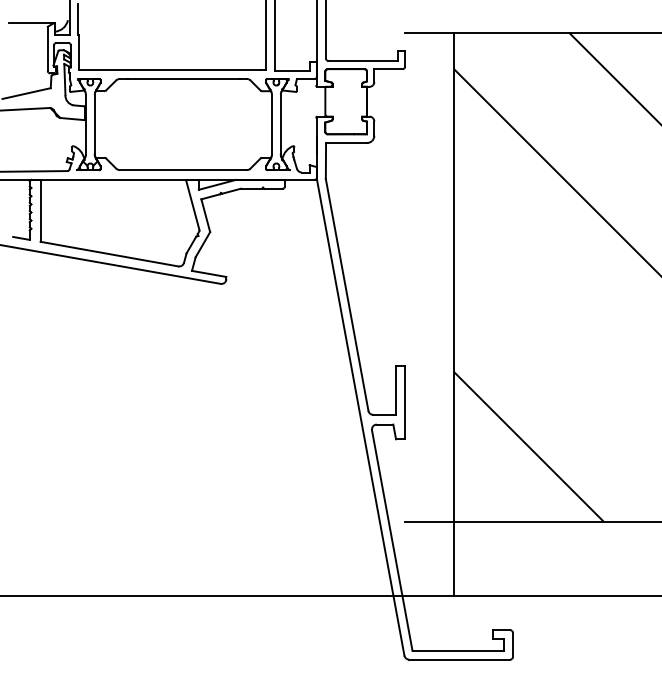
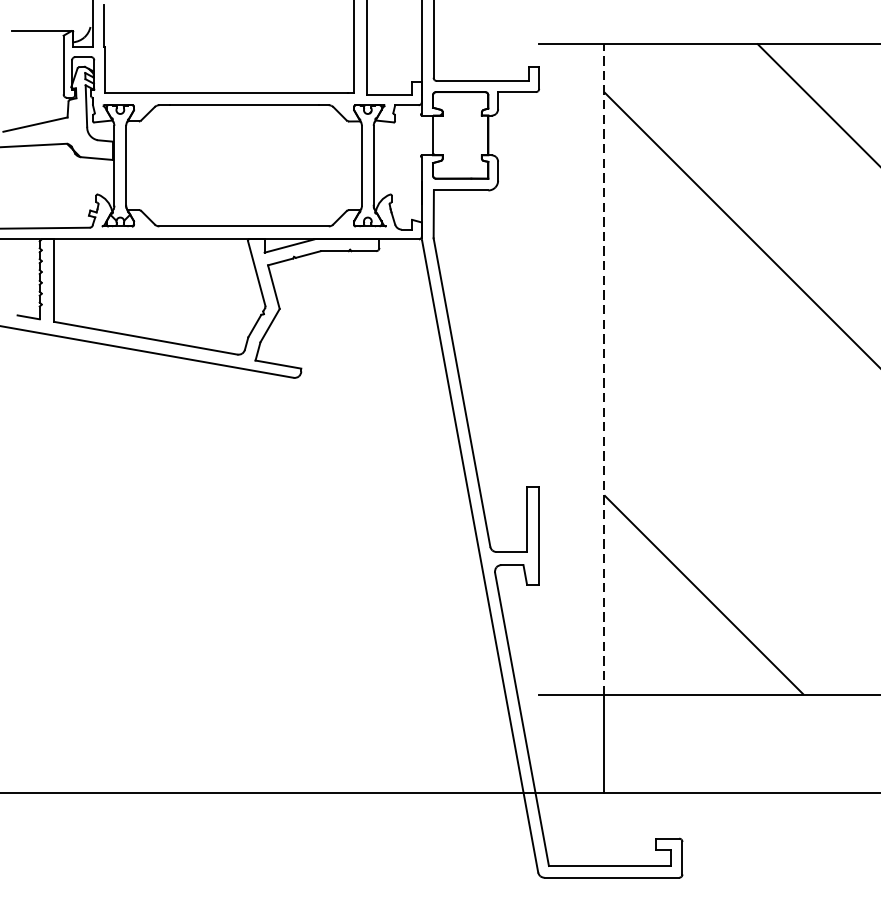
line: (454, 277) -> (604, 369), solid -> dashed

